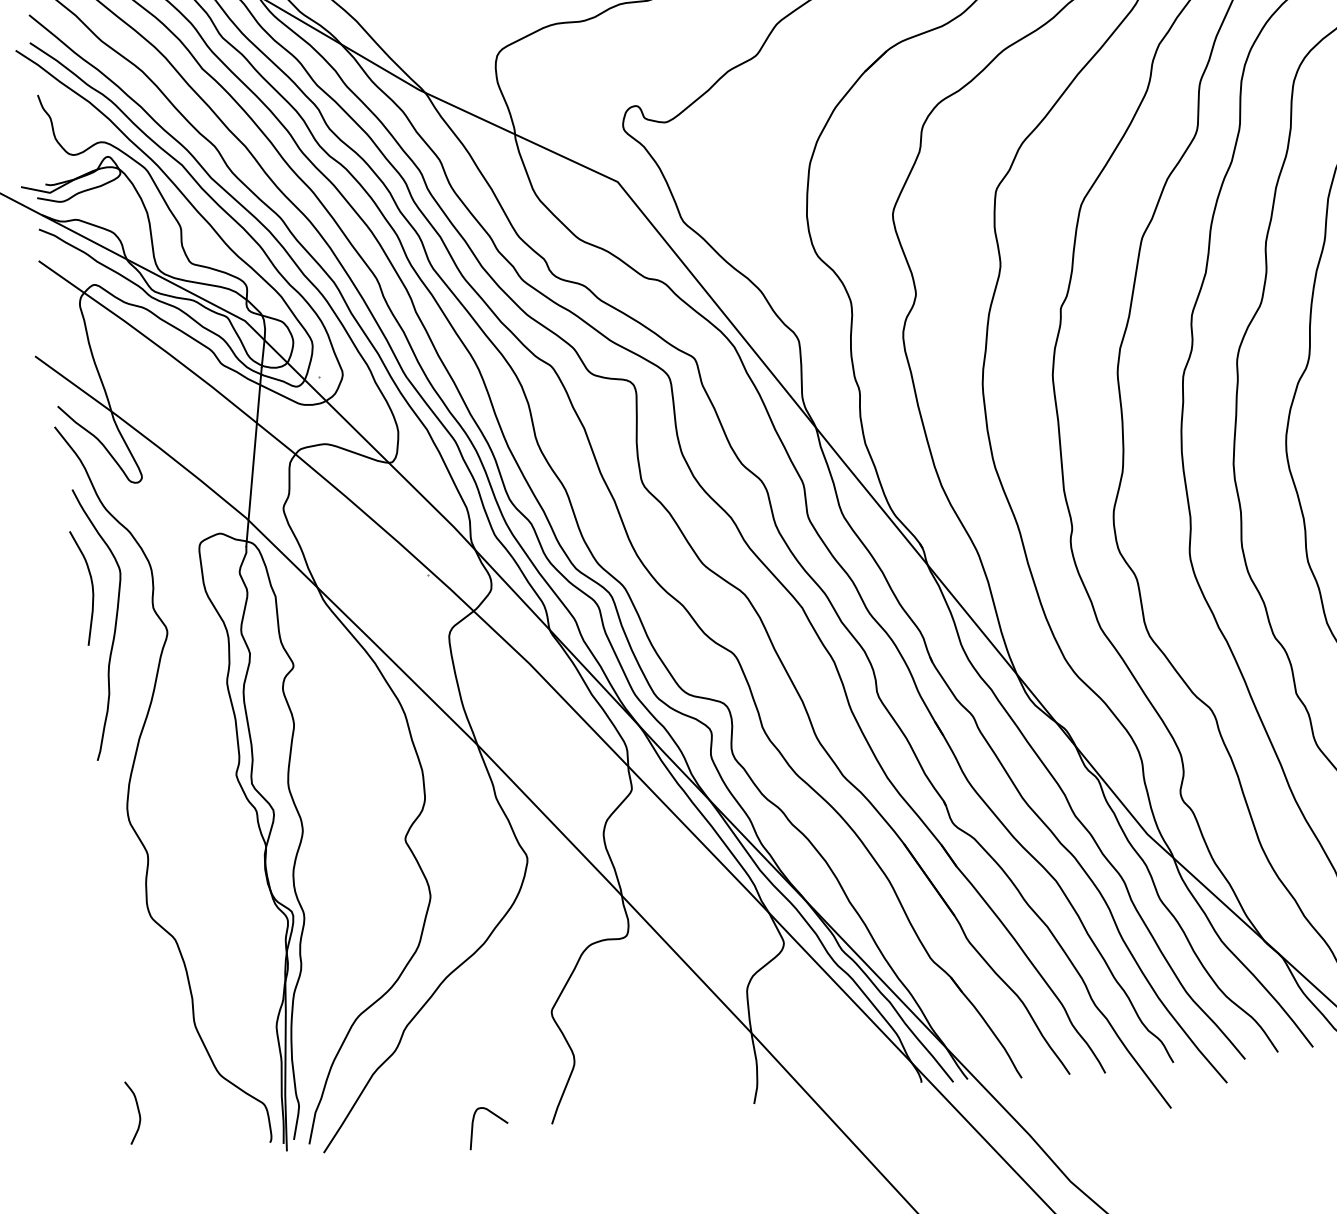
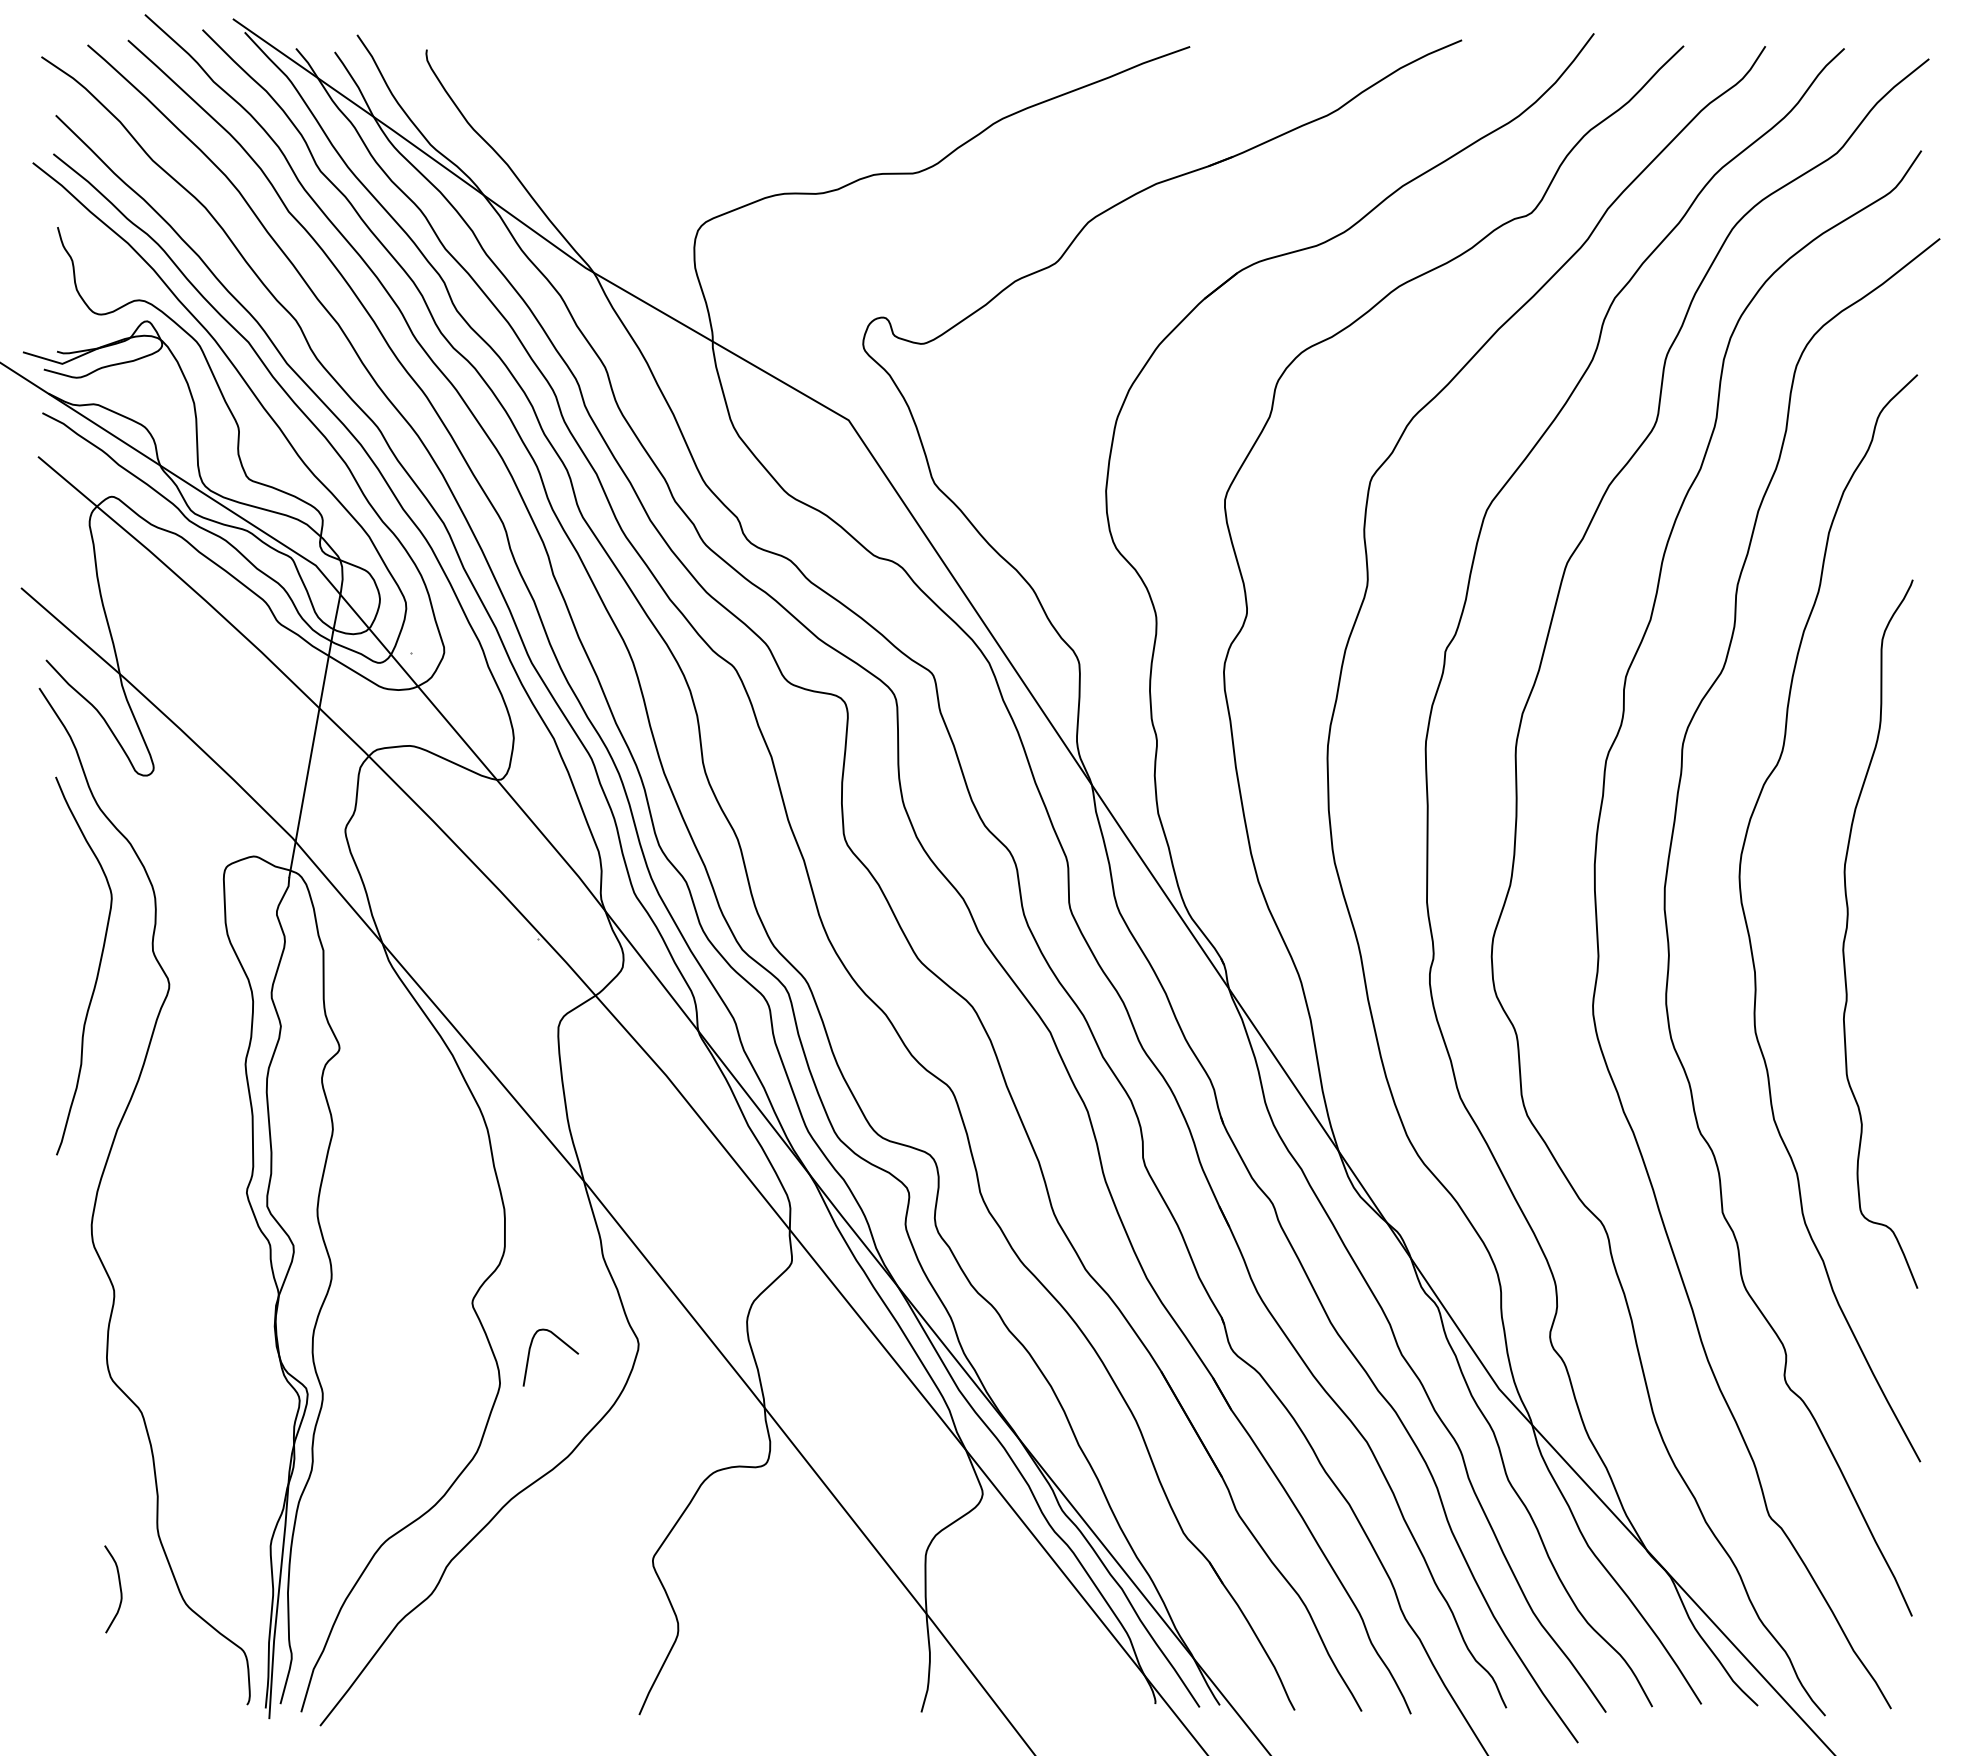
curve: (91, 588) -> (70, 916), removed
curve: (138, 1111) -> (119, 1588), moved
curve: (496, 1116) -> (563, 1343), moved

